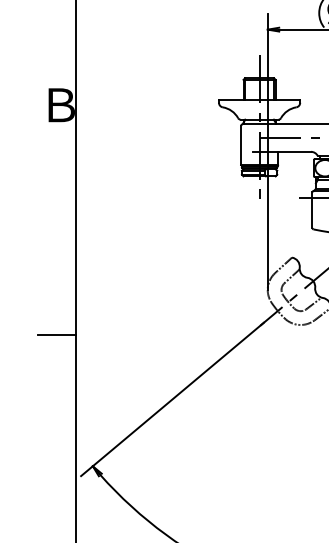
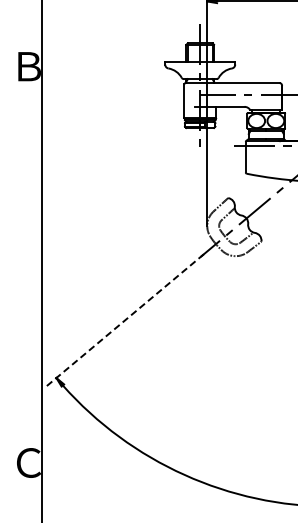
line: (55, 334) -> (24, 264), removed
line: (172, 399) -> (125, 320), solid -> dashed

